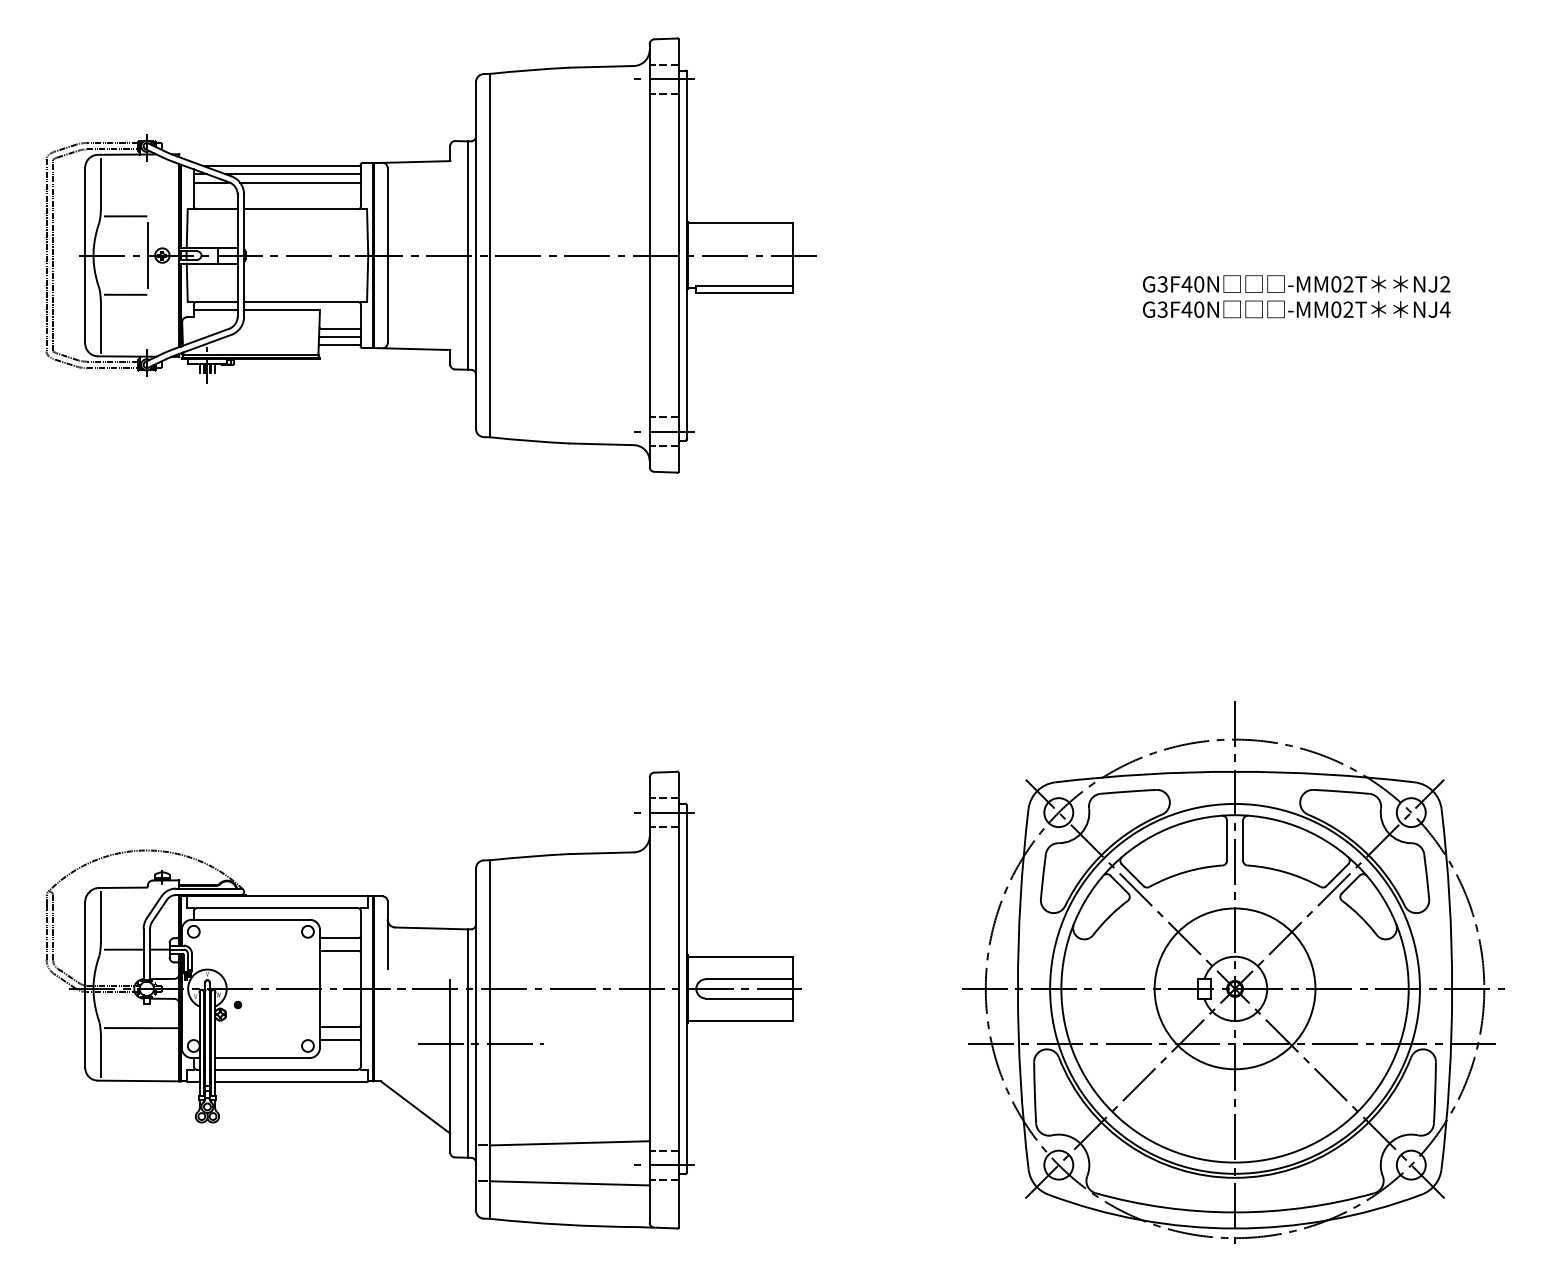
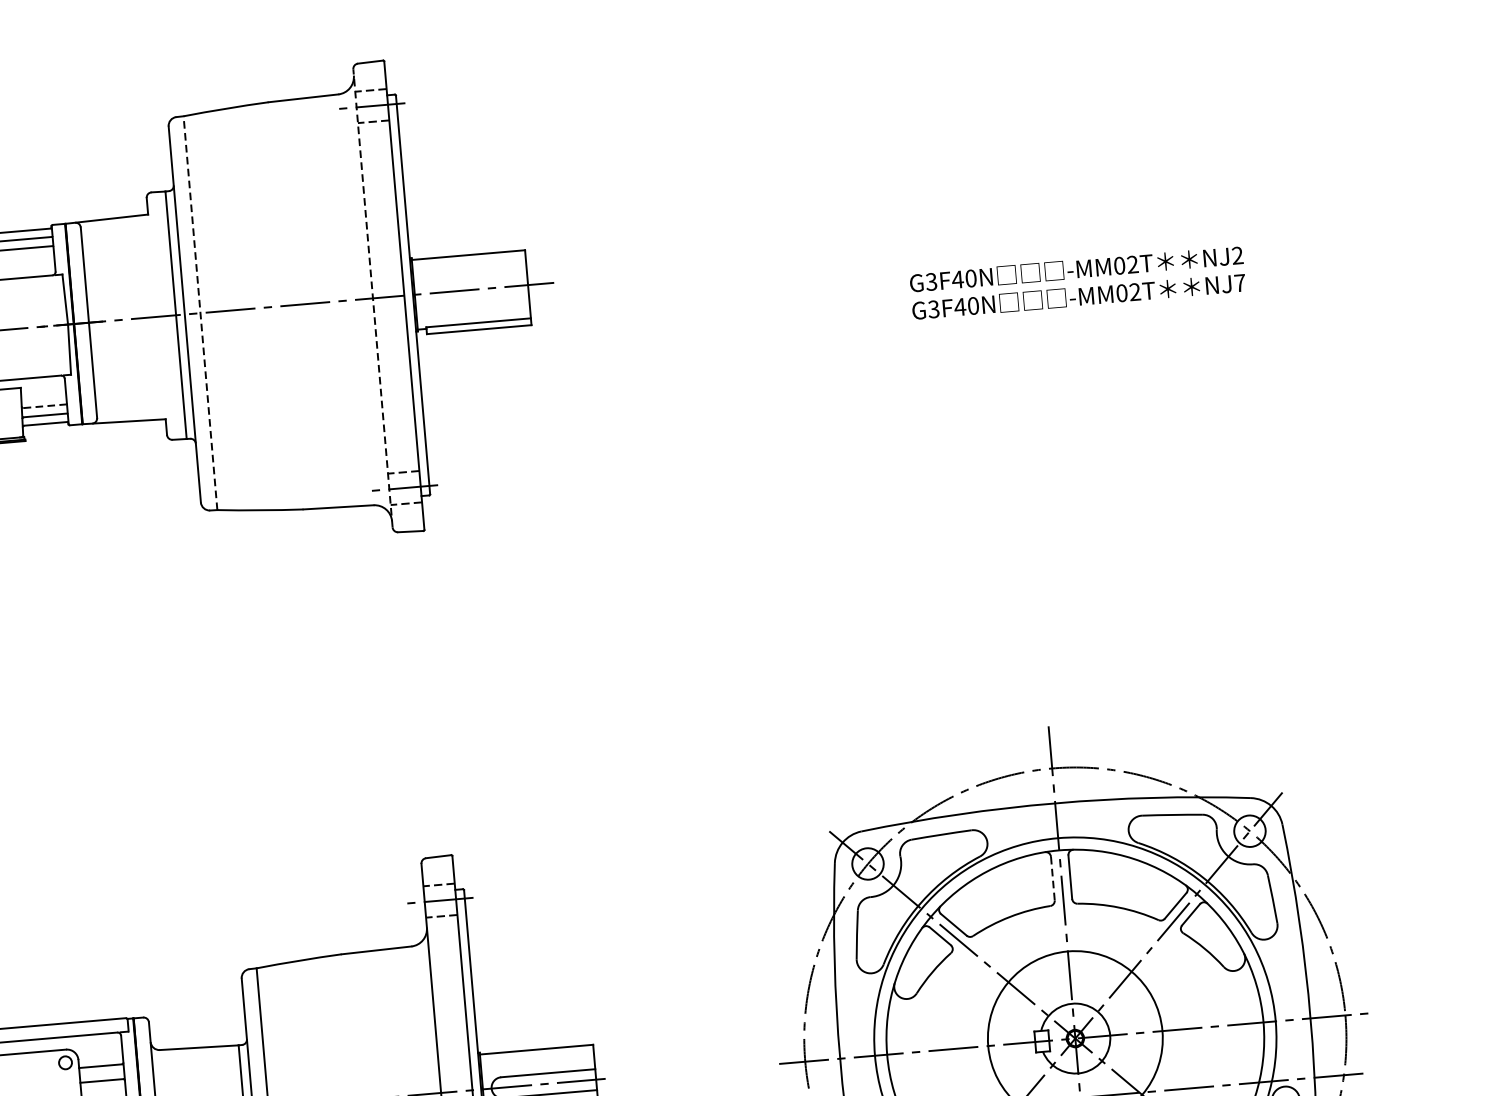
line: (490, 255) -> (200, 313), solid -> dashed
line: (649, 255) -> (372, 298), solid -> dashed
text: (1444, 309) -> (1239, 282), NJ4 -> NJ7
line: (340, 328) -> (44, 406), solid -> dashed
line: (1227, 841) -> (1053, 879), solid -> dashed

